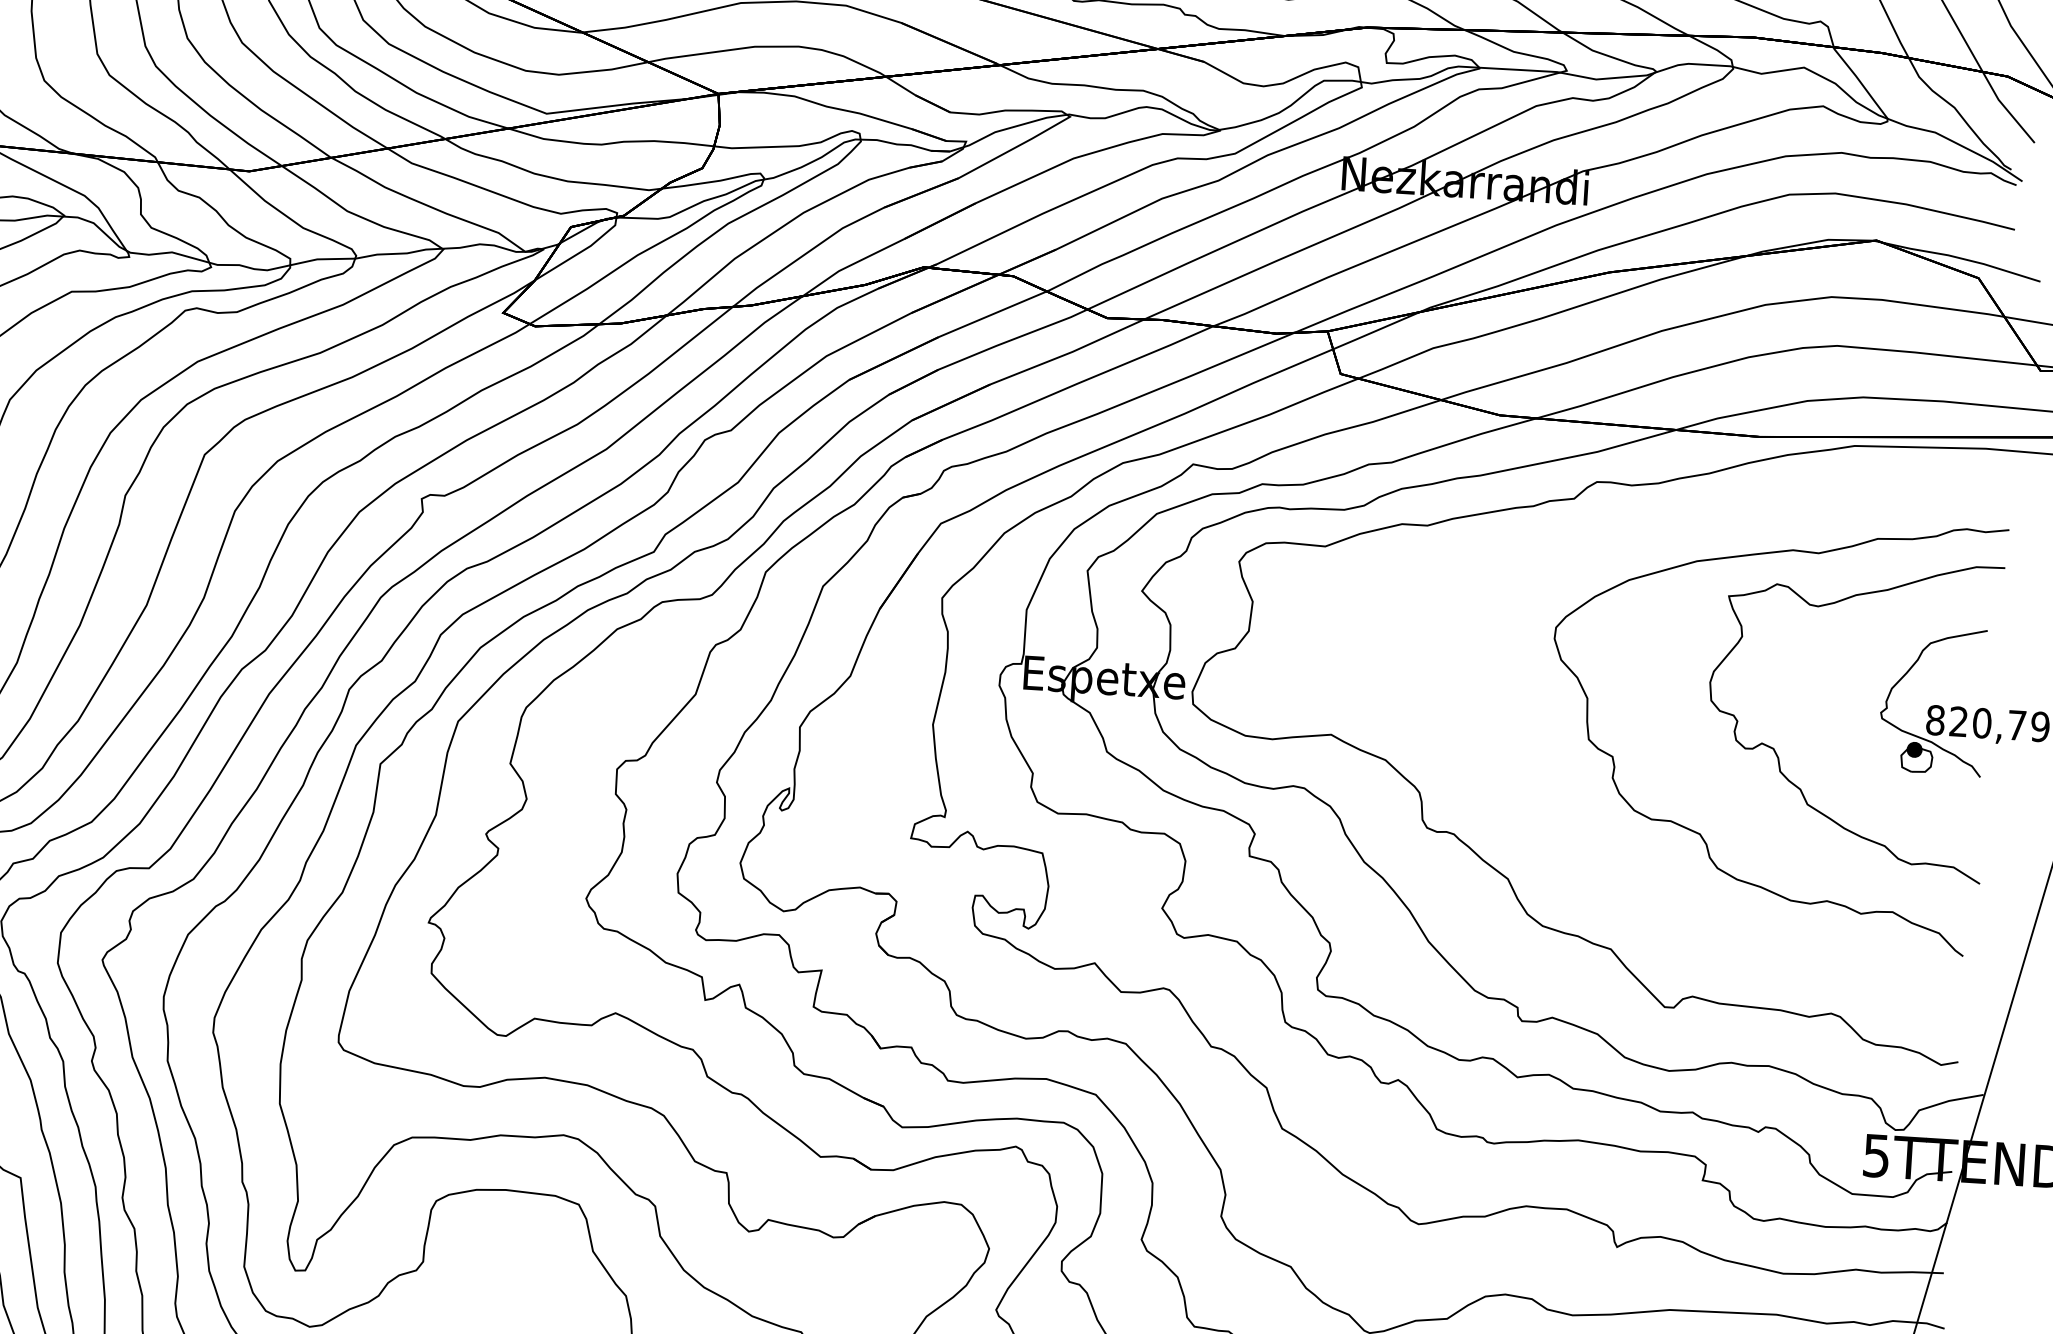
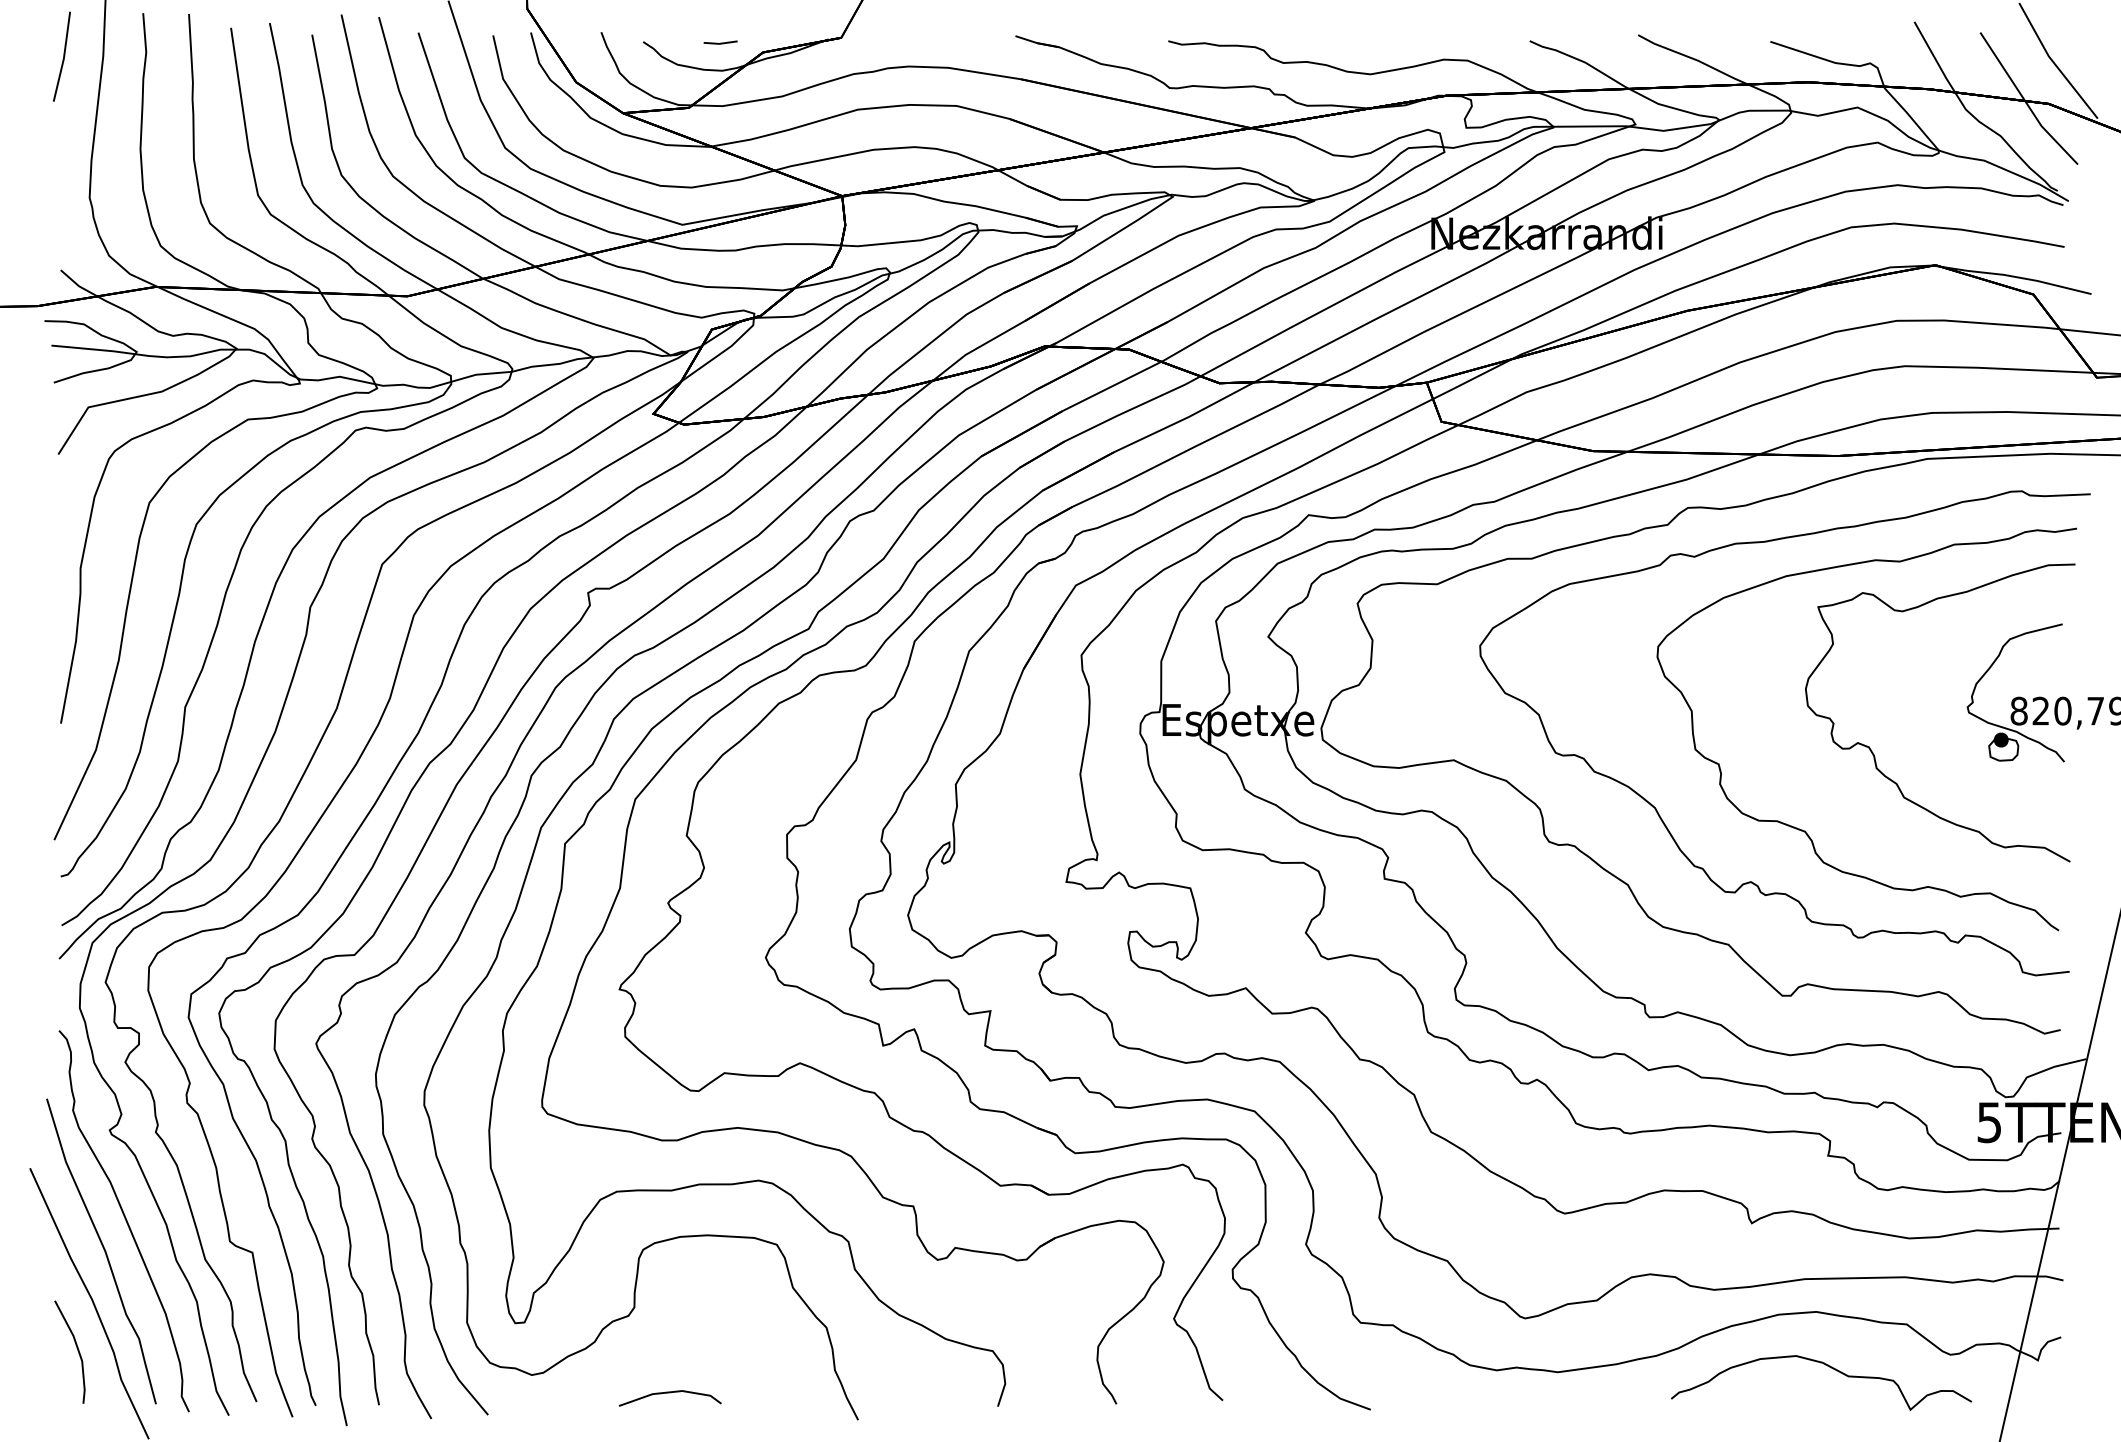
curve: (1543, 799) -> (1656, 808), added

